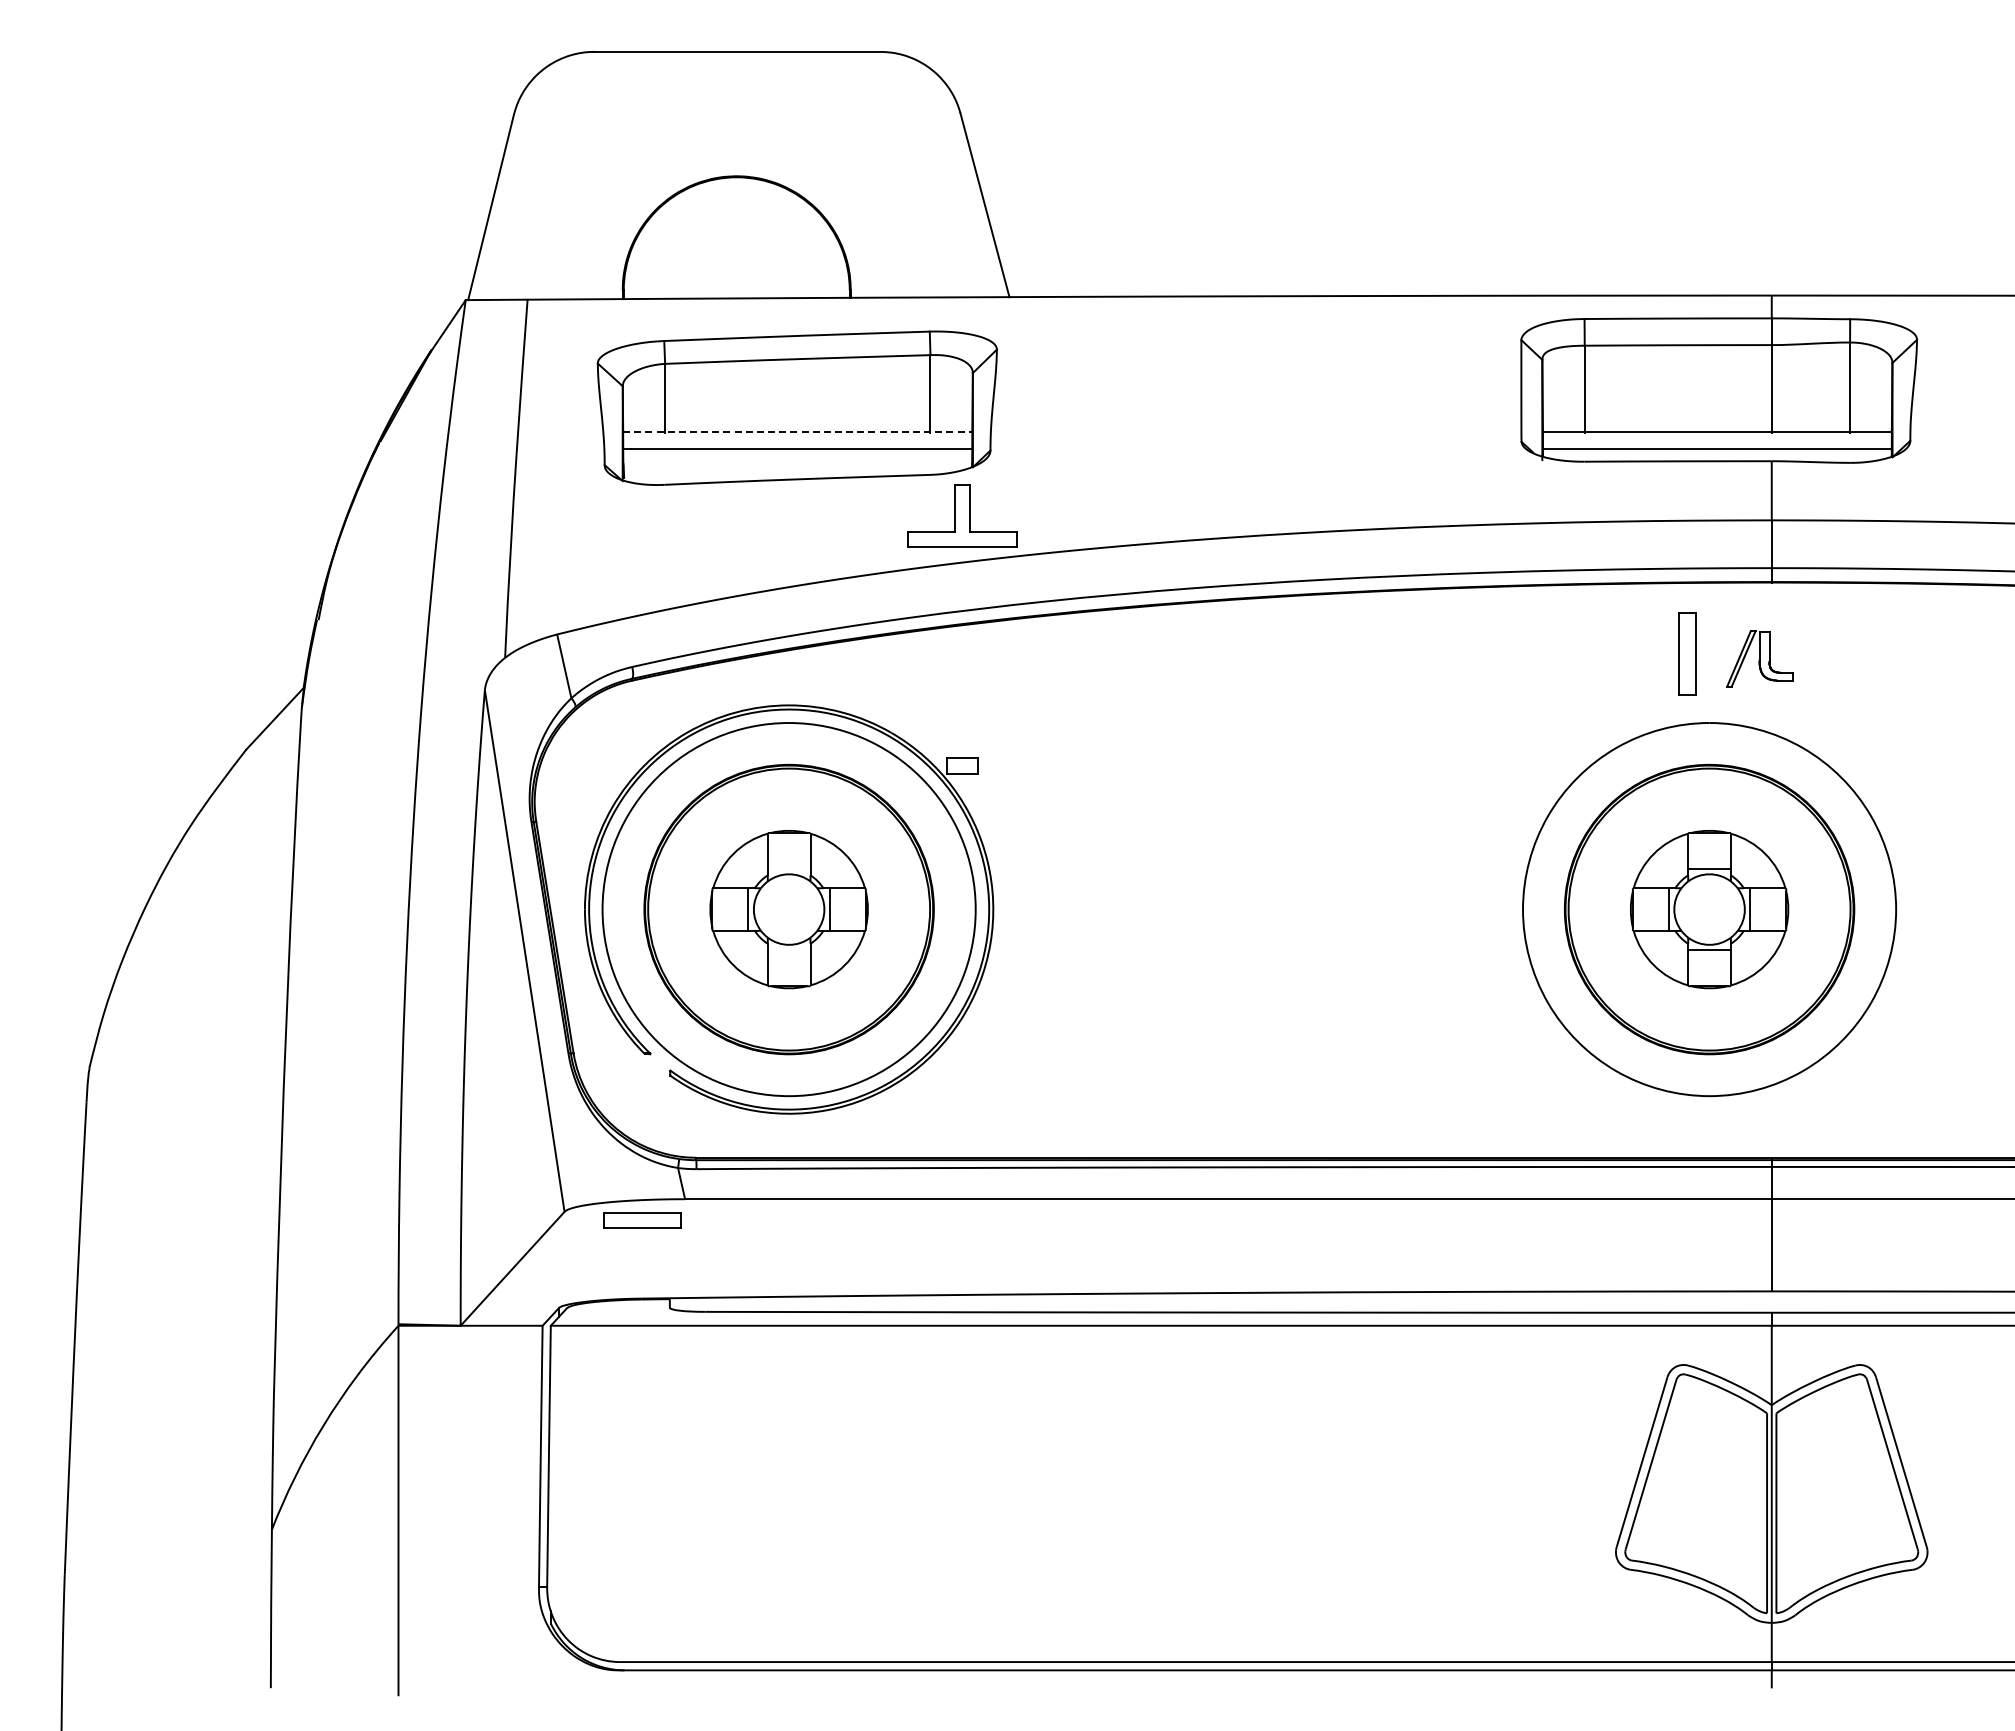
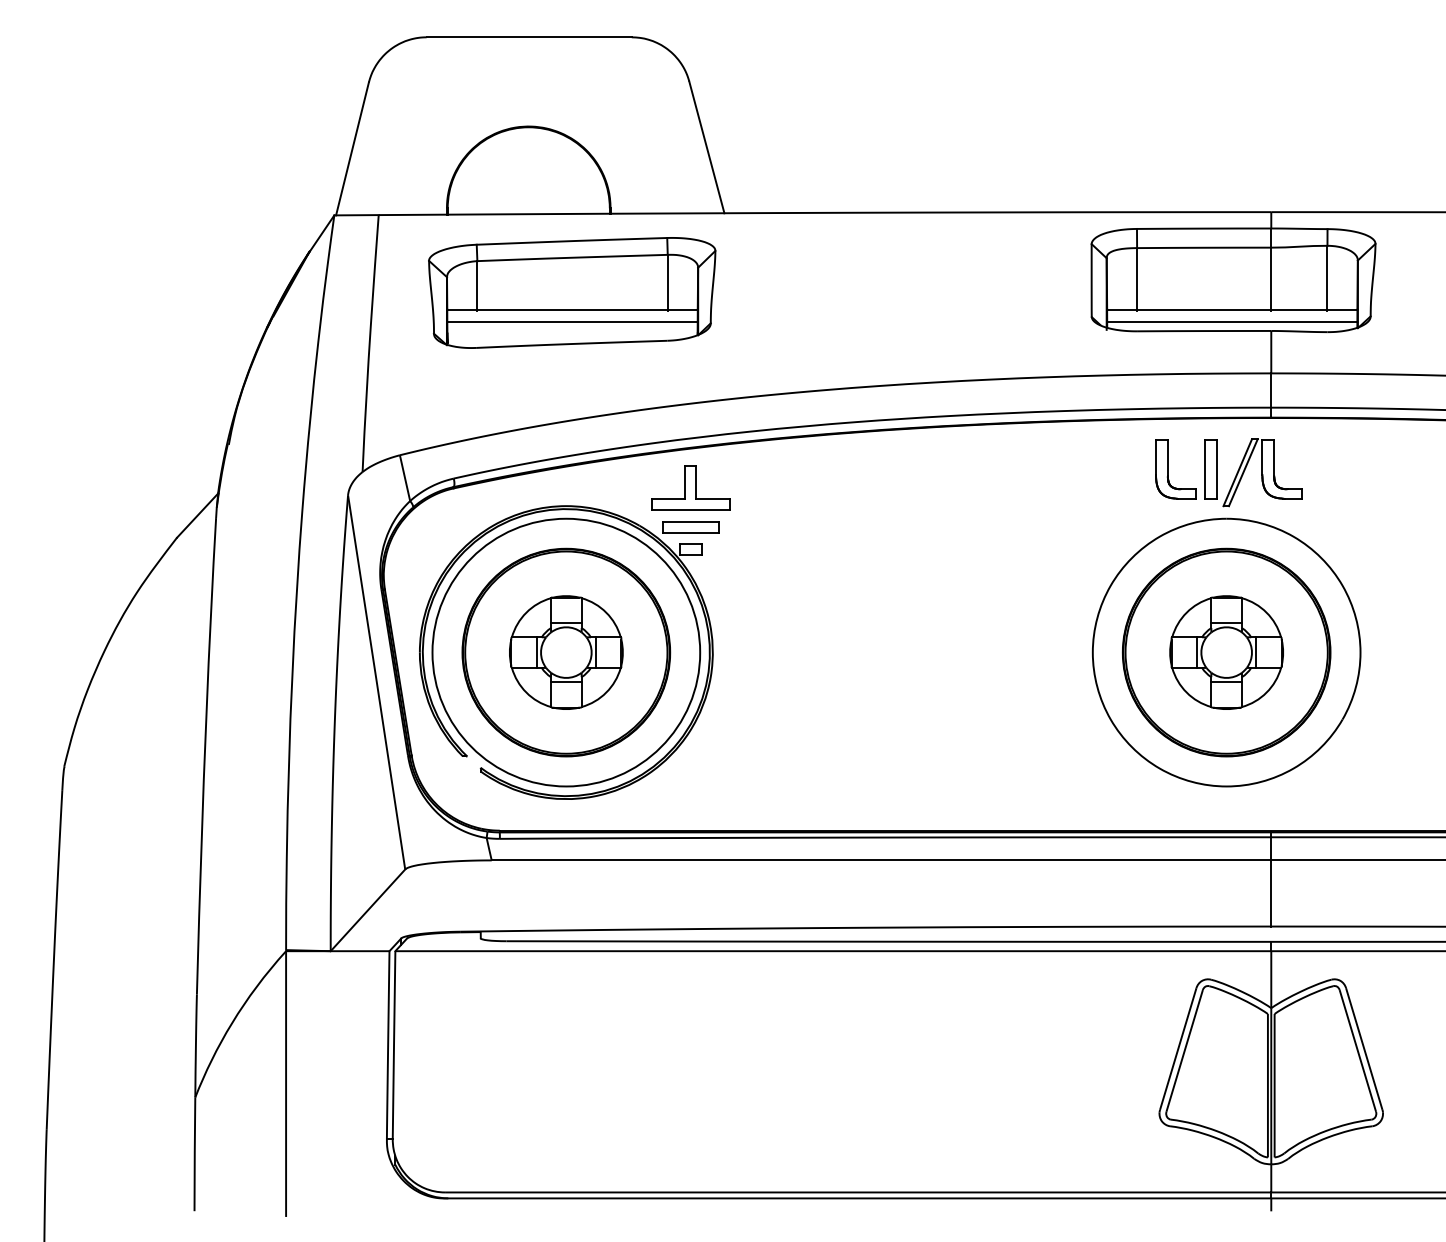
line: (797, 431) -> (572, 309), dashed -> solid
part: (962, 515) -> (690, 487), moved
part: (1628, 653) -> (1168, 468), added
part: (1759, 658) -> (1262, 472), size x1.67
line: (788, 868) -> (565, 623), added
line: (788, 950) -> (565, 681), added
part: (642, 1220) -> (690, 527), moved

